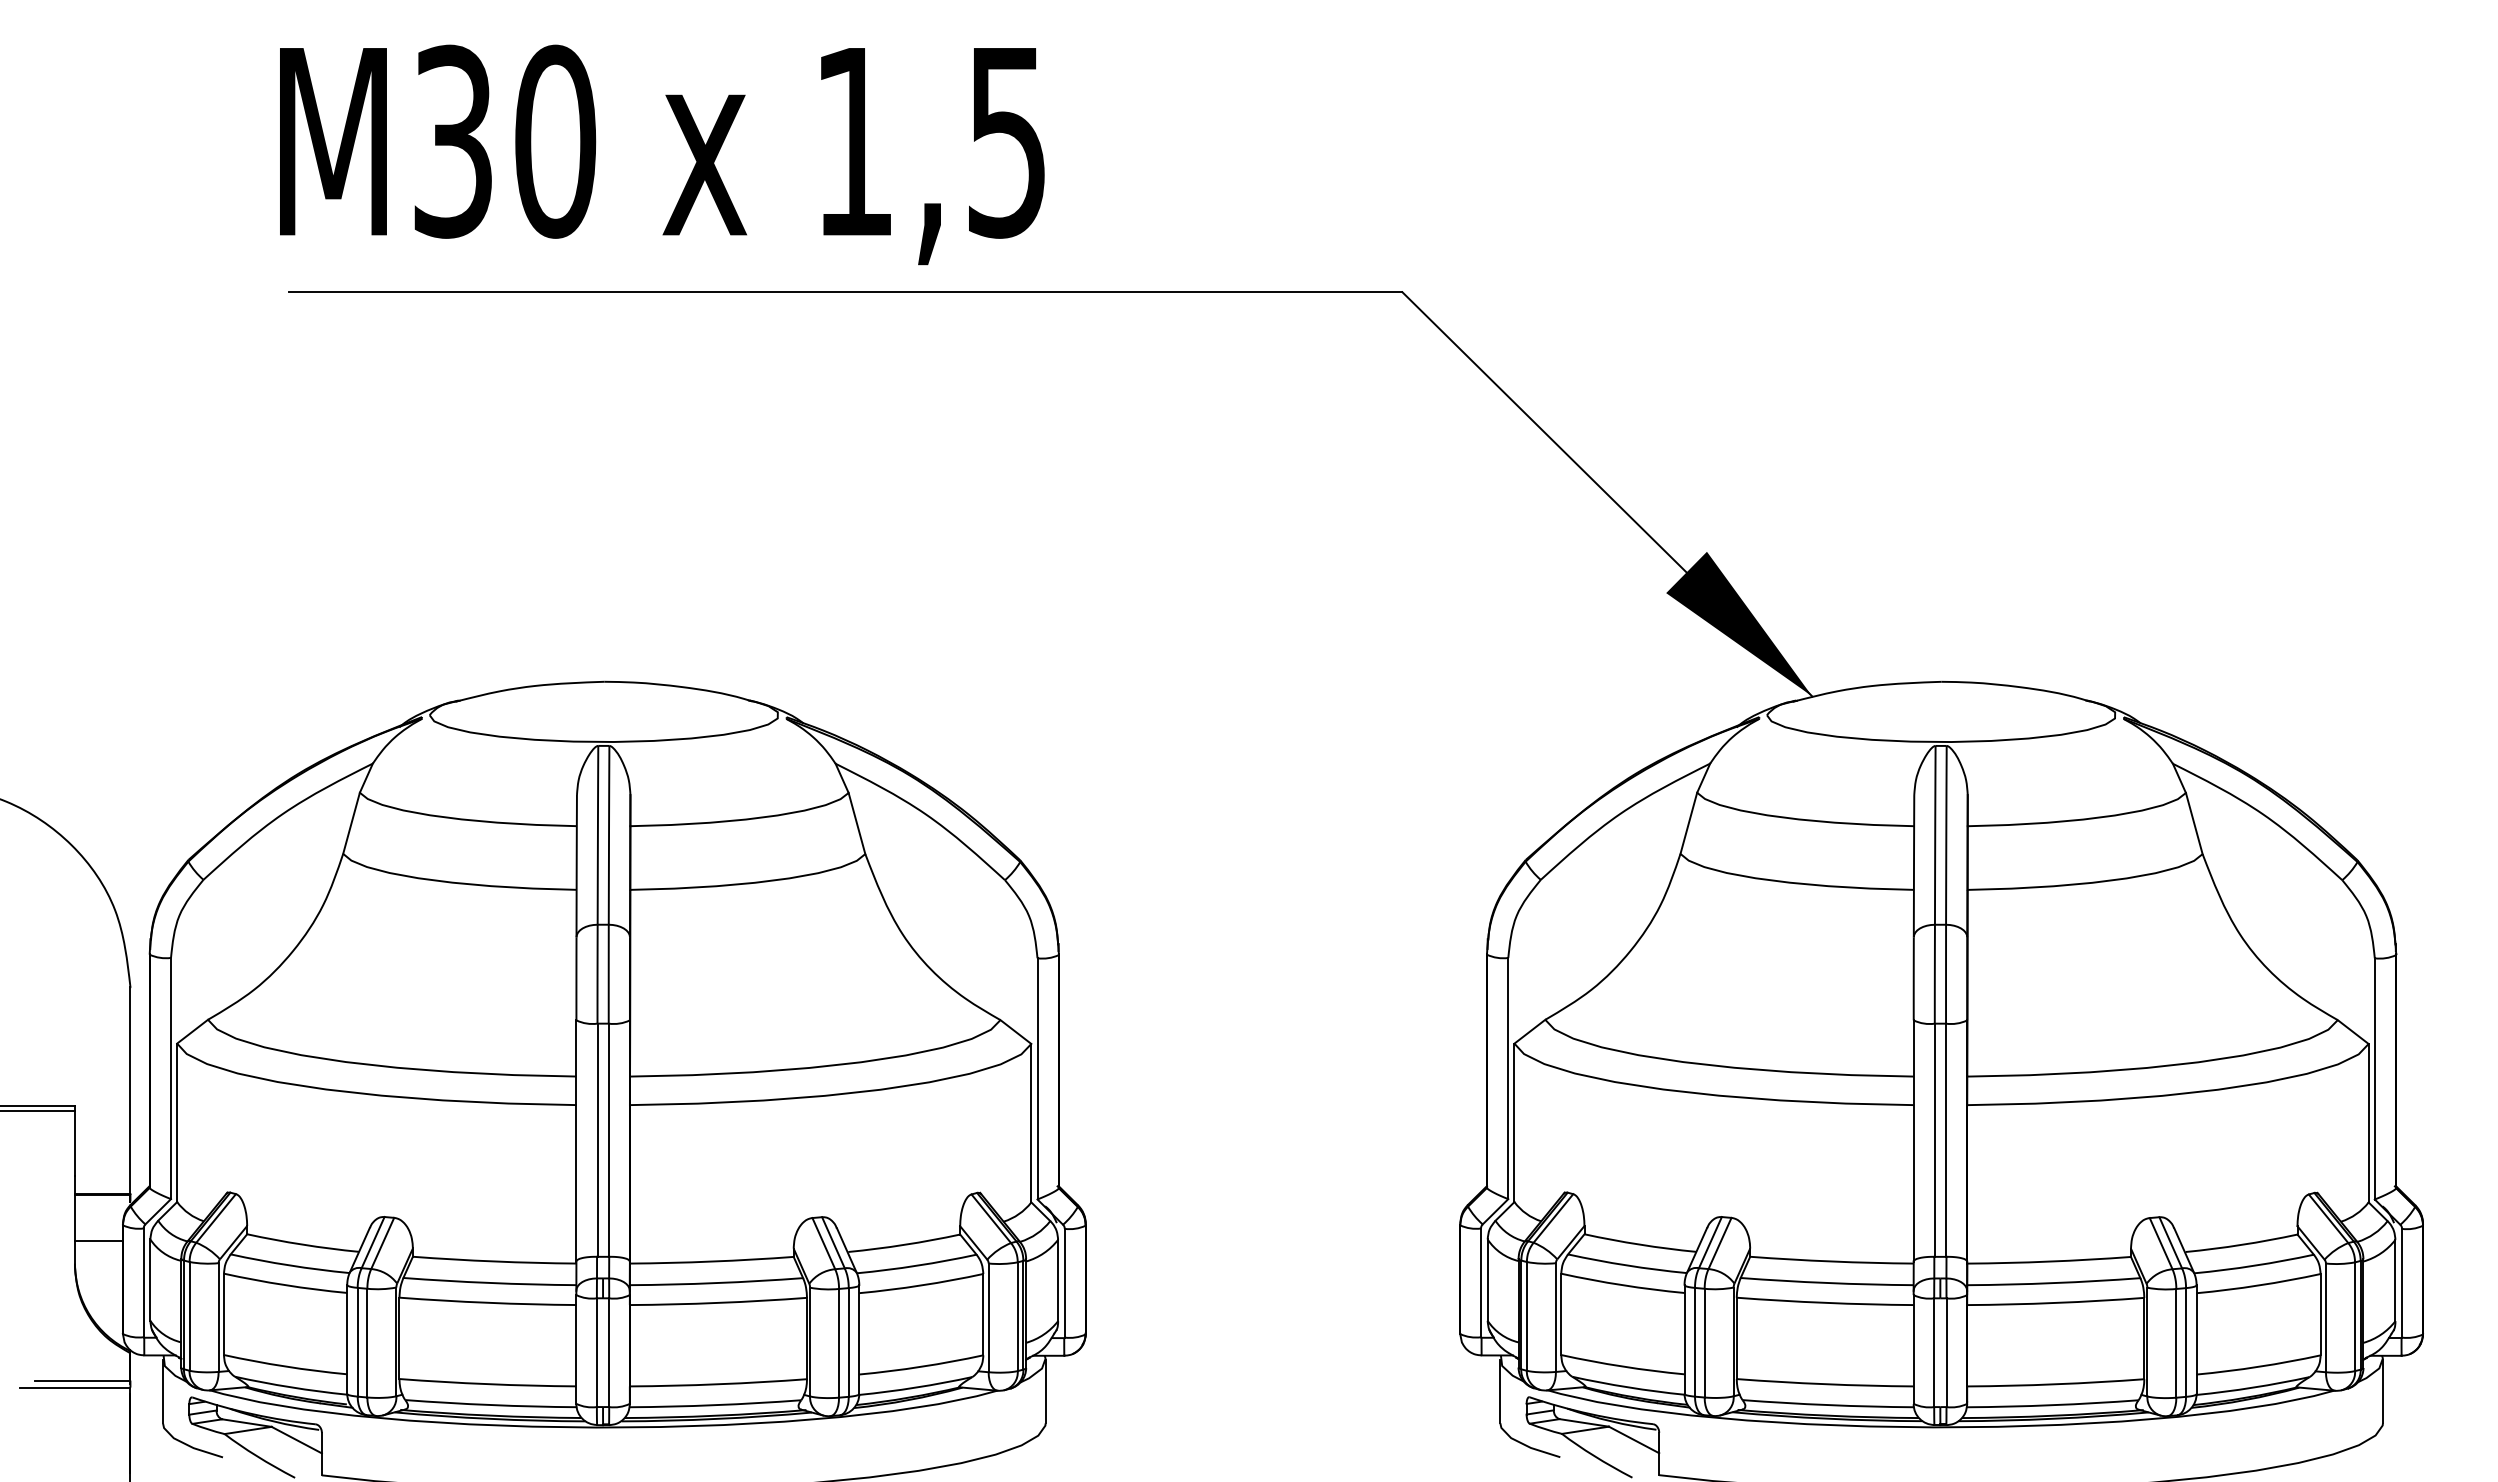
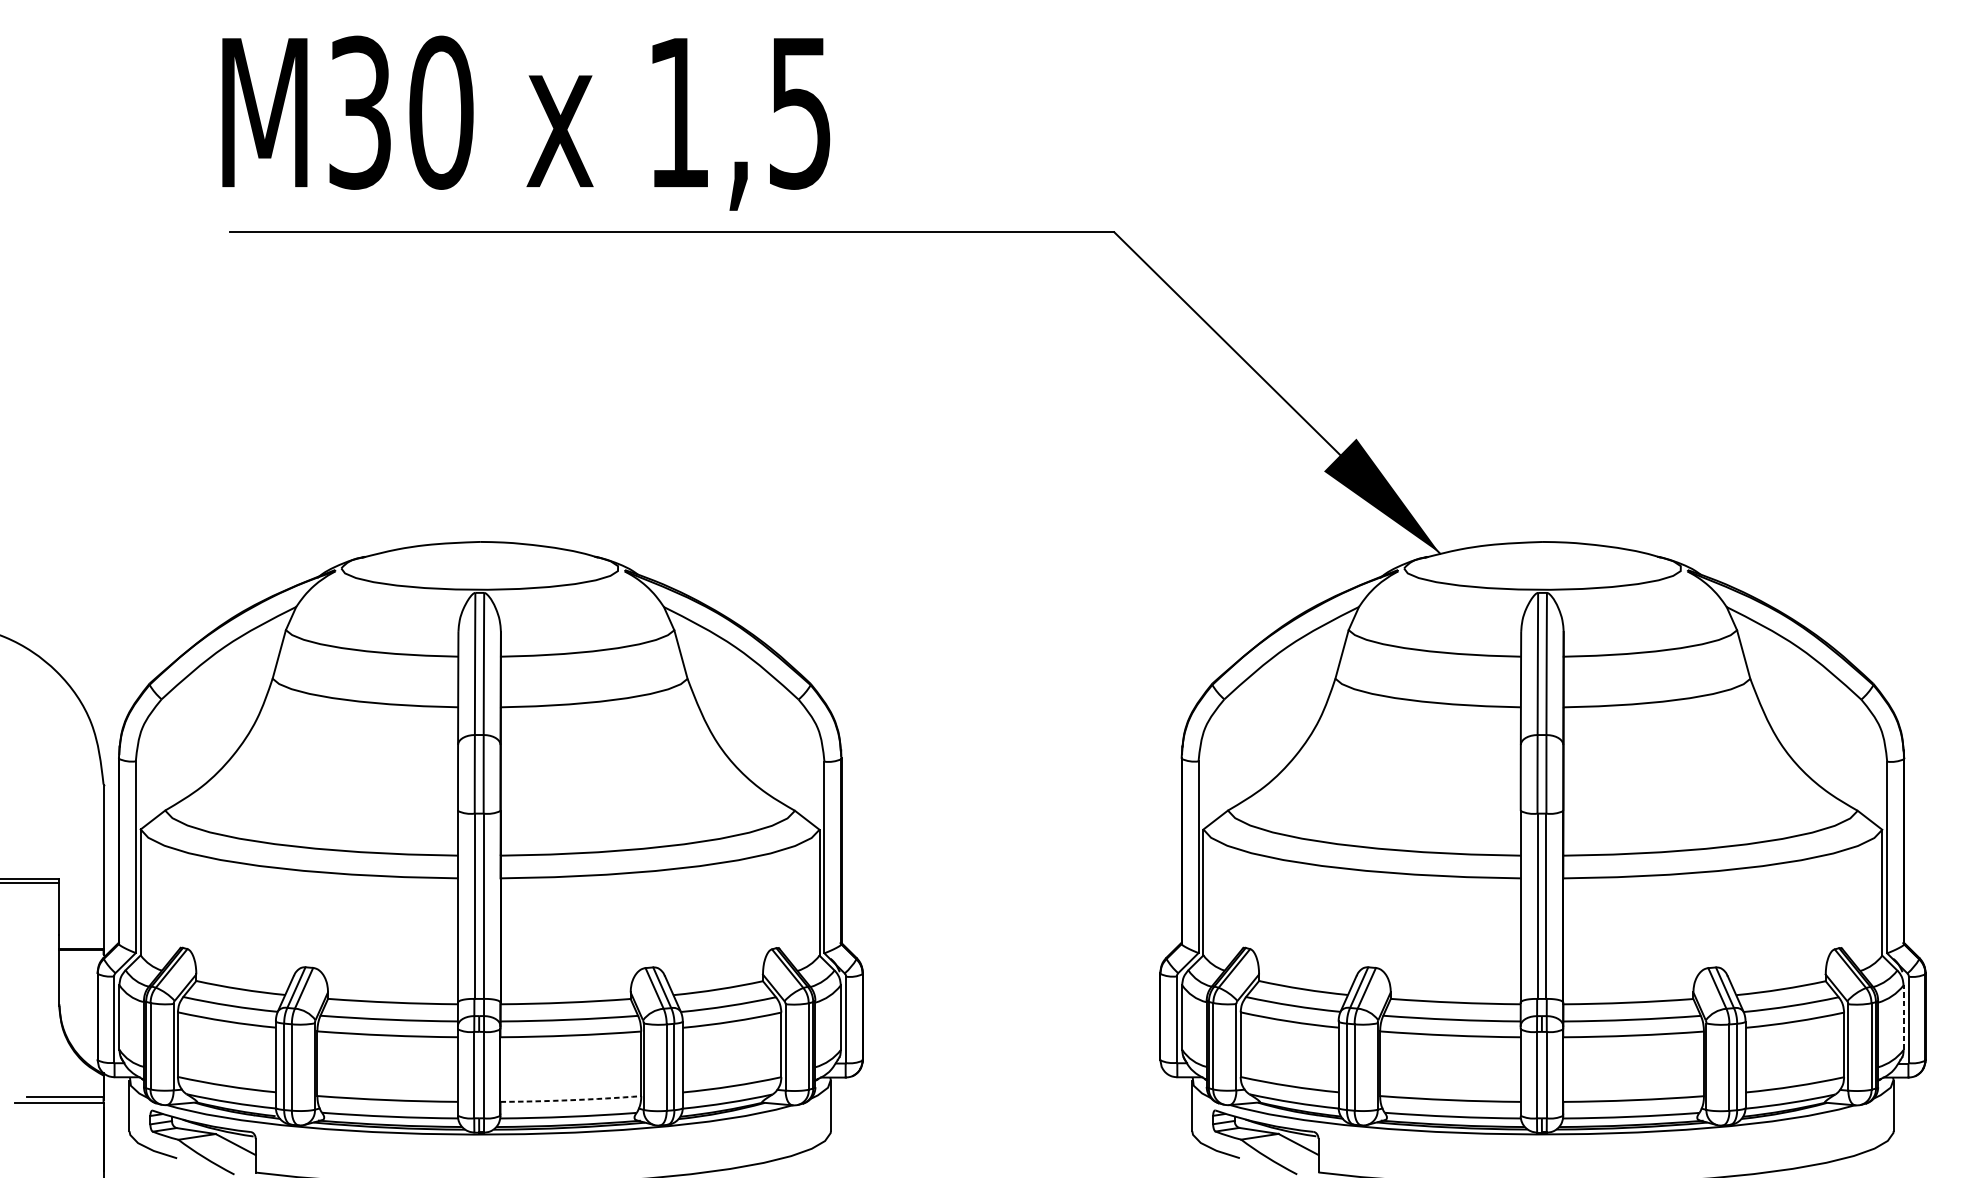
line: (98, 1241) -> (78, 986), removed
line: (2395, 1280) -> (1903, 1017), solid -> dashed
arc: (718, 1384) -> (570, 1100), solid -> dashed

